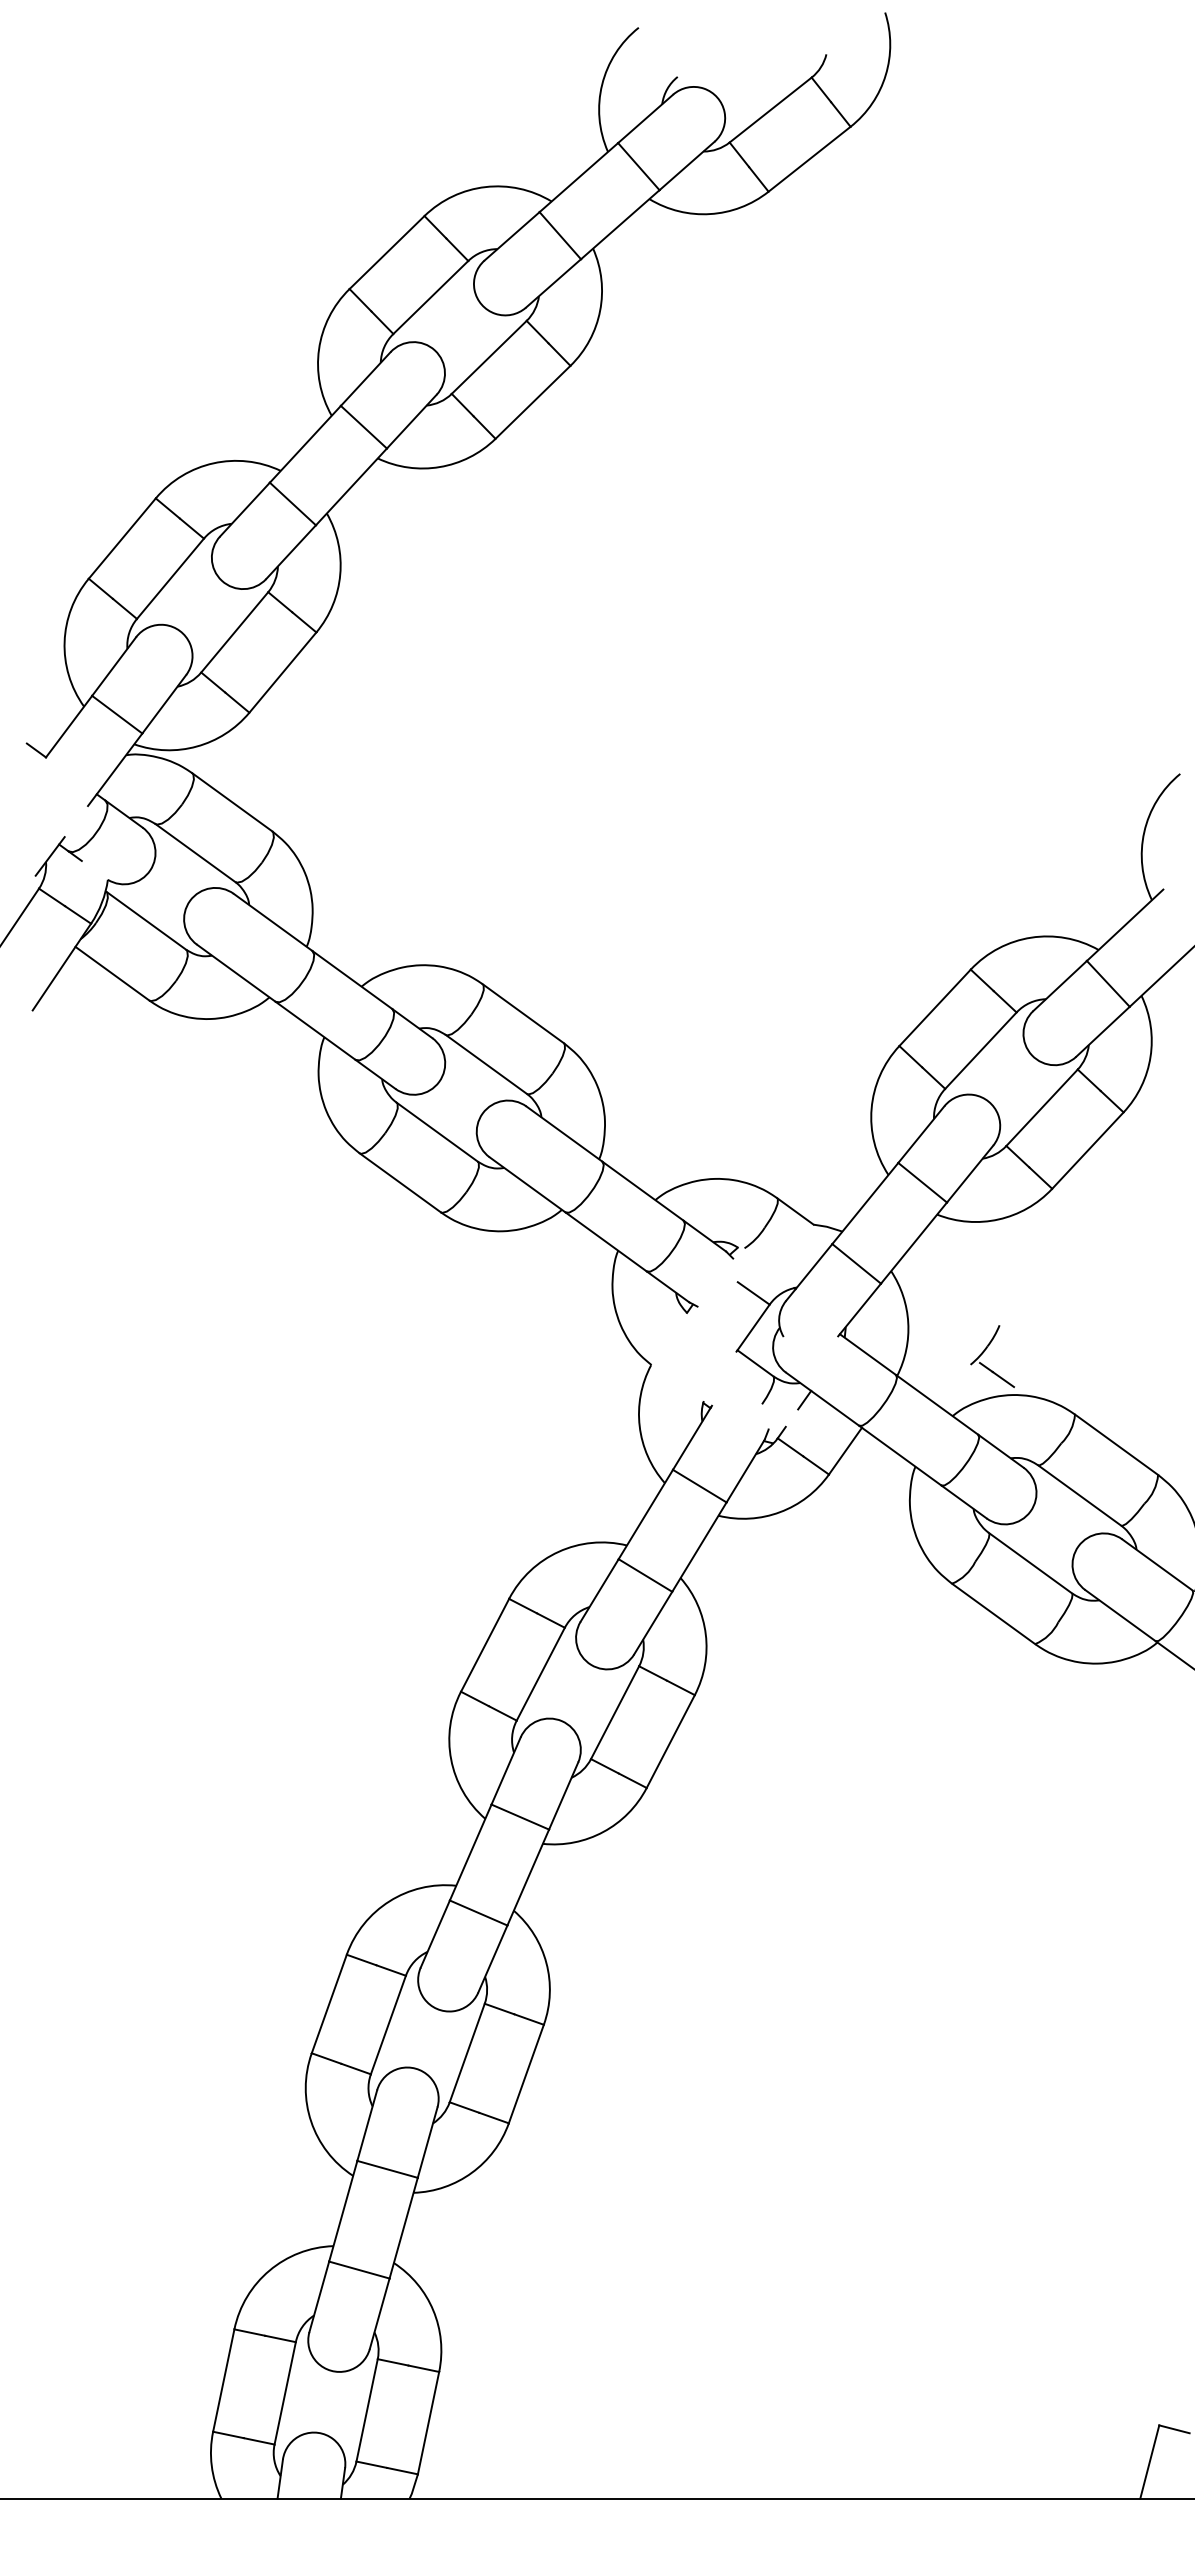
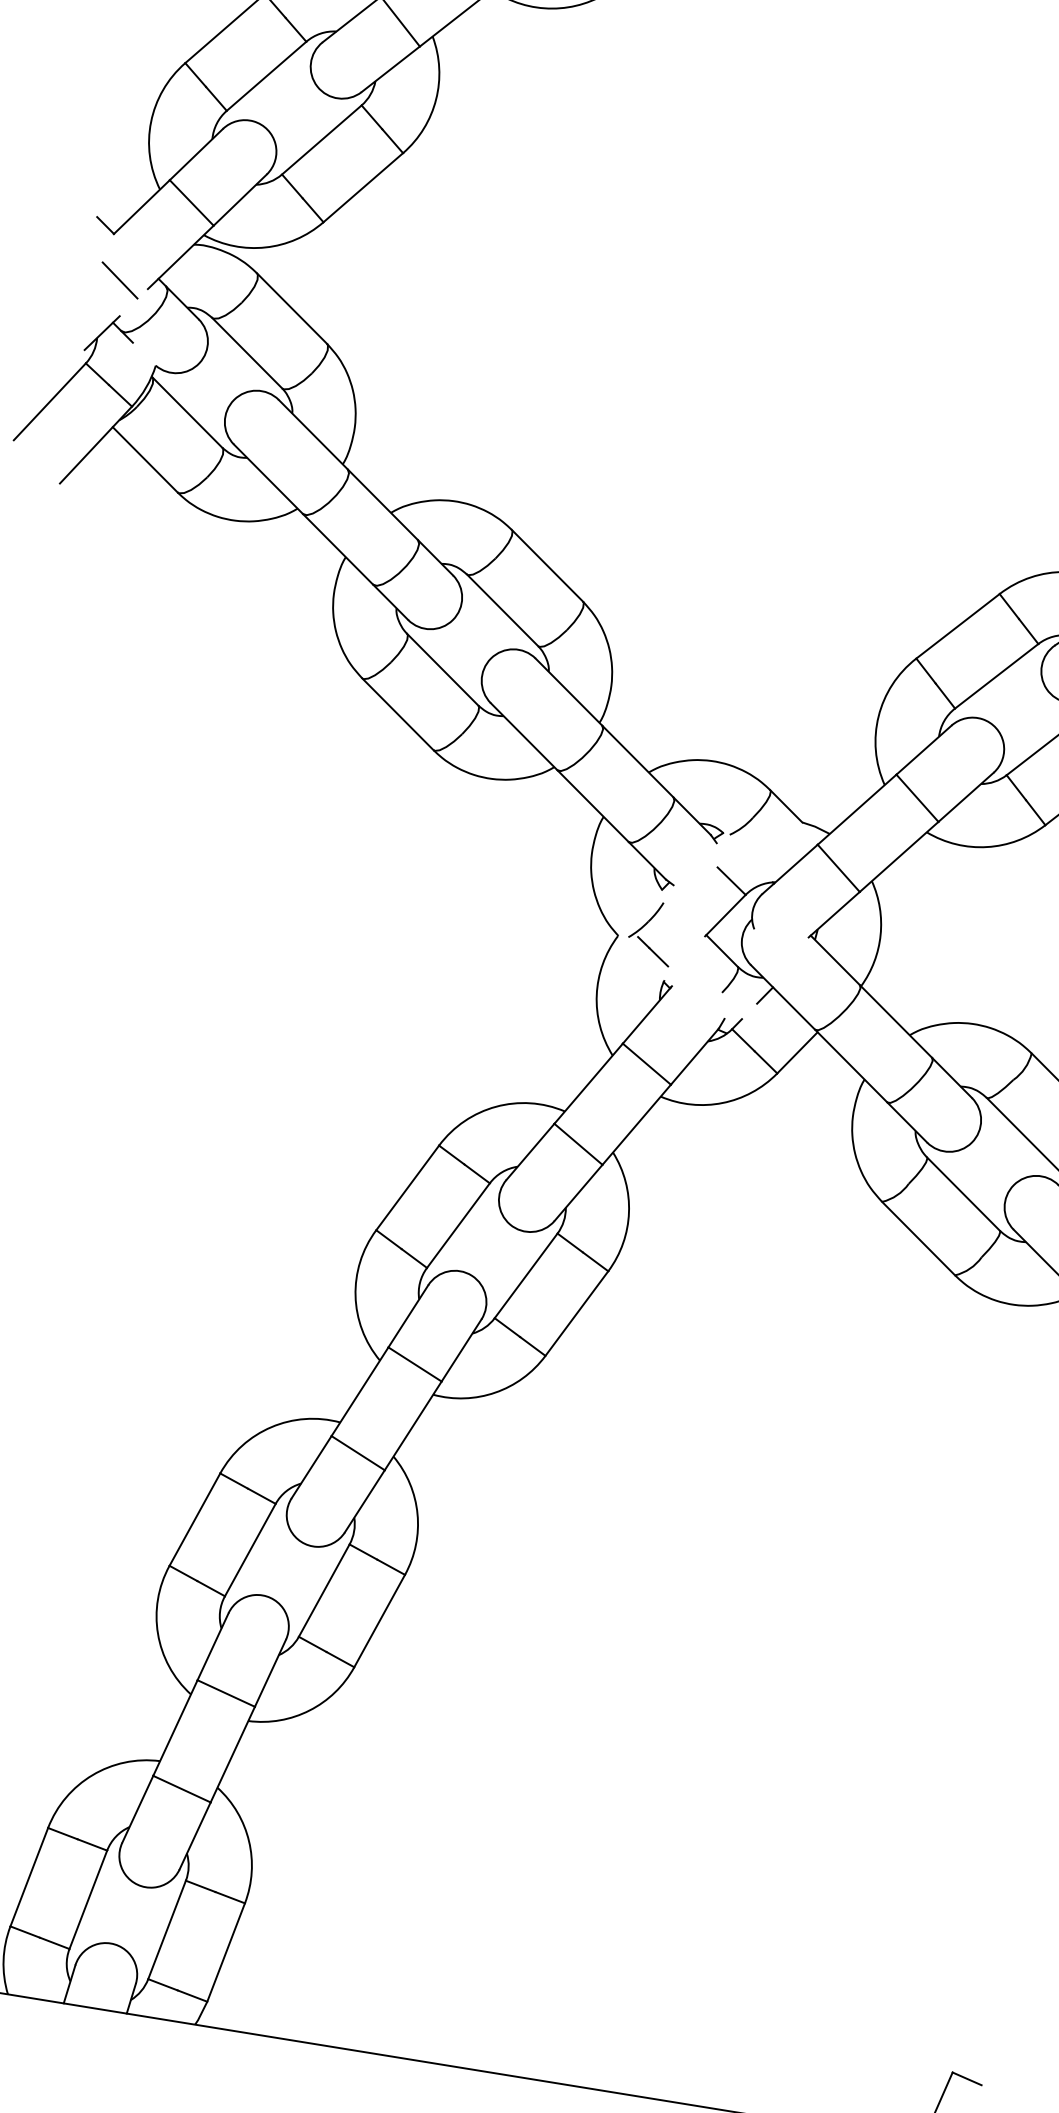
line: (59, 801) -> (120, 279), added
part: (984, 1352) -> (644, 927), moved

